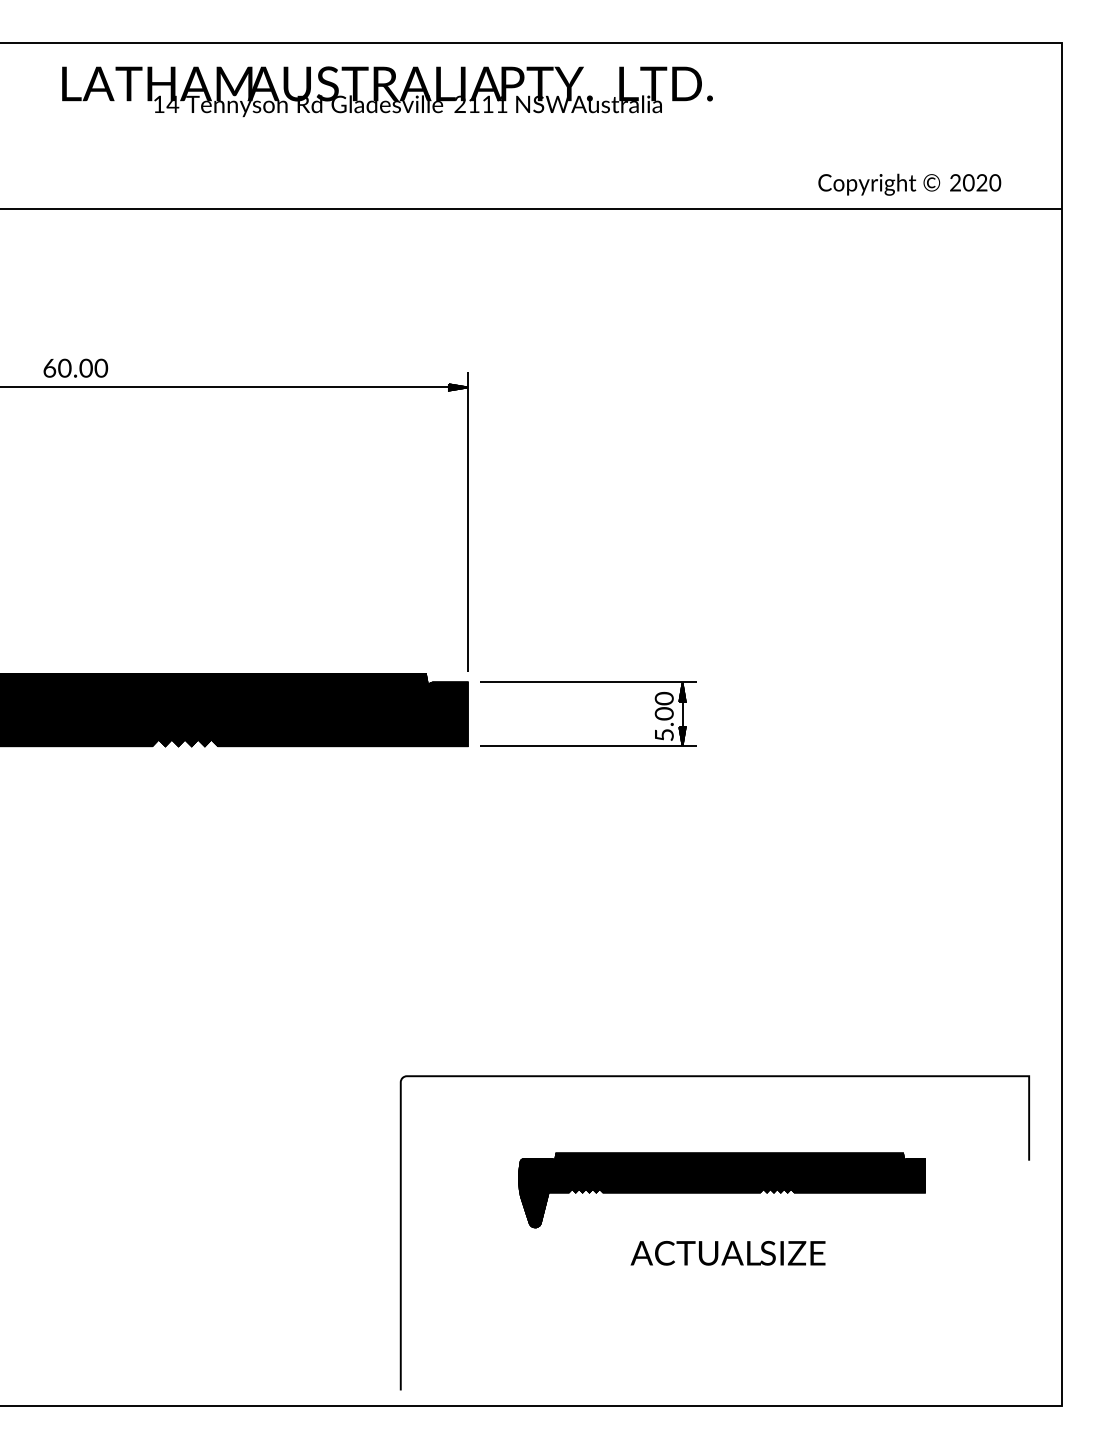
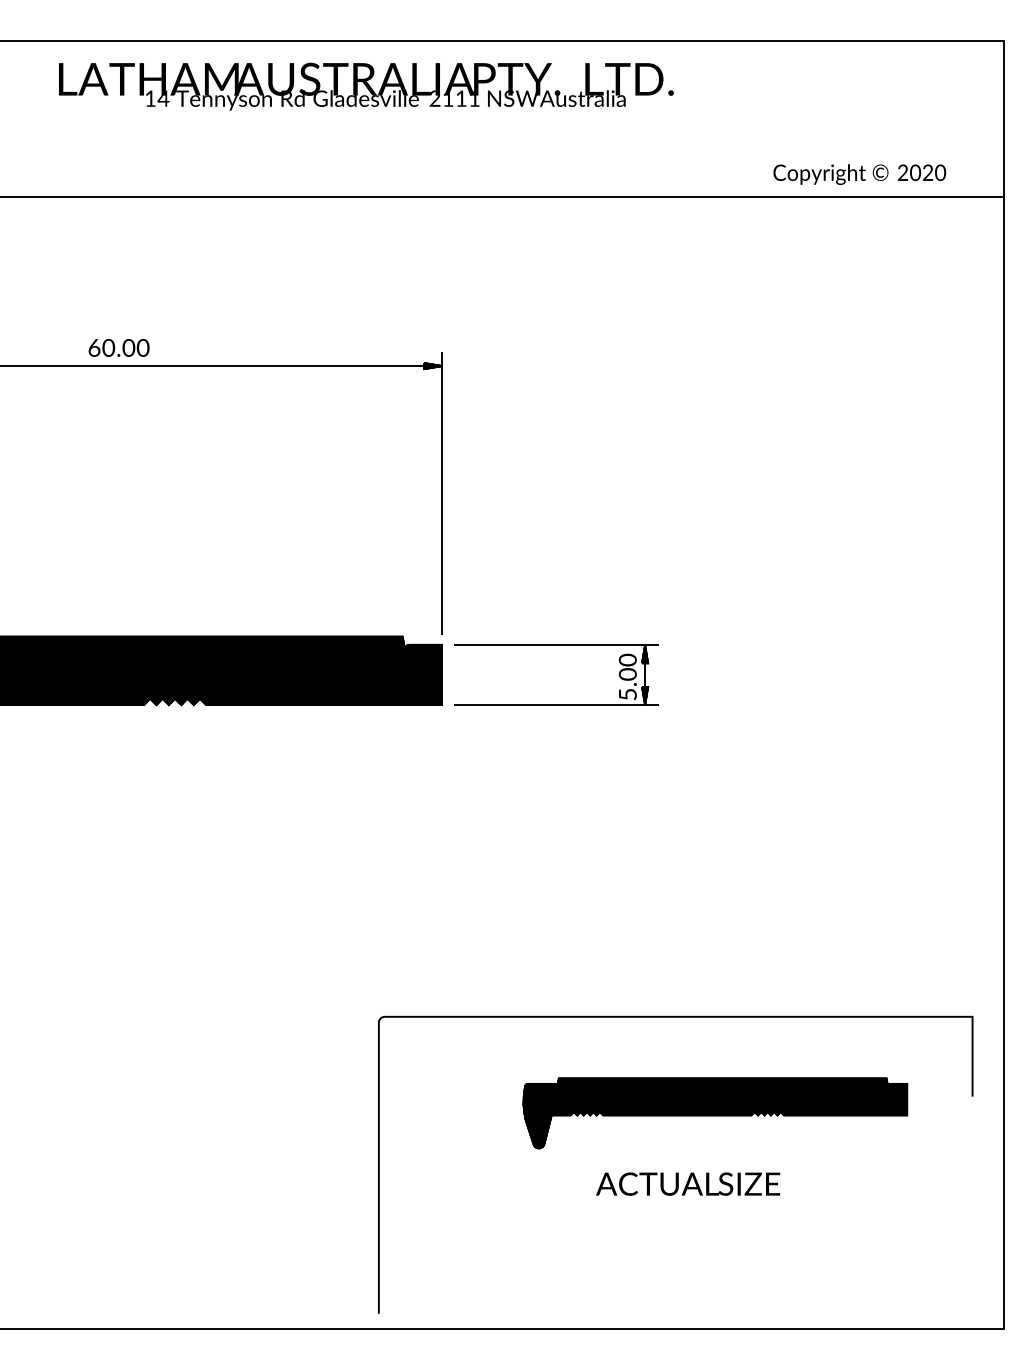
text: (75, 367) -> (118, 347), moved
part: (721, 1190) -> (714, 1113), moved

